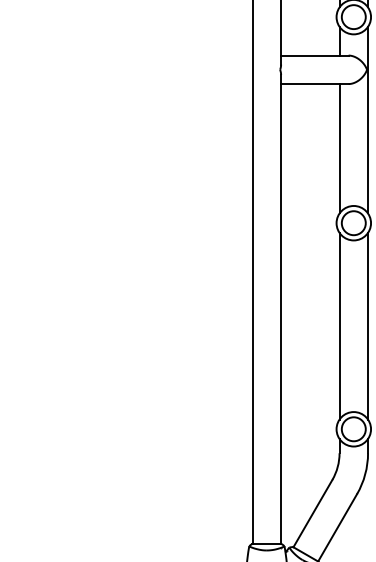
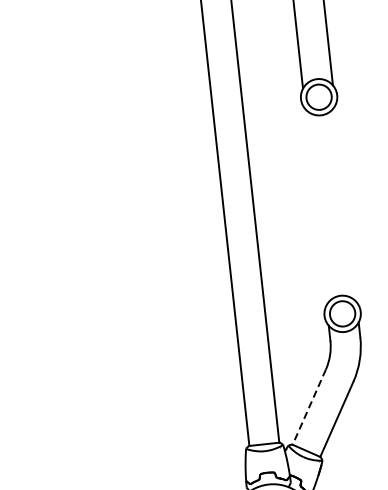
line: (339, 325) -> (315, 206), removed
line: (368, 325) -> (346, 203), removed
line: (312, 513) -> (308, 407), solid -> dashed

